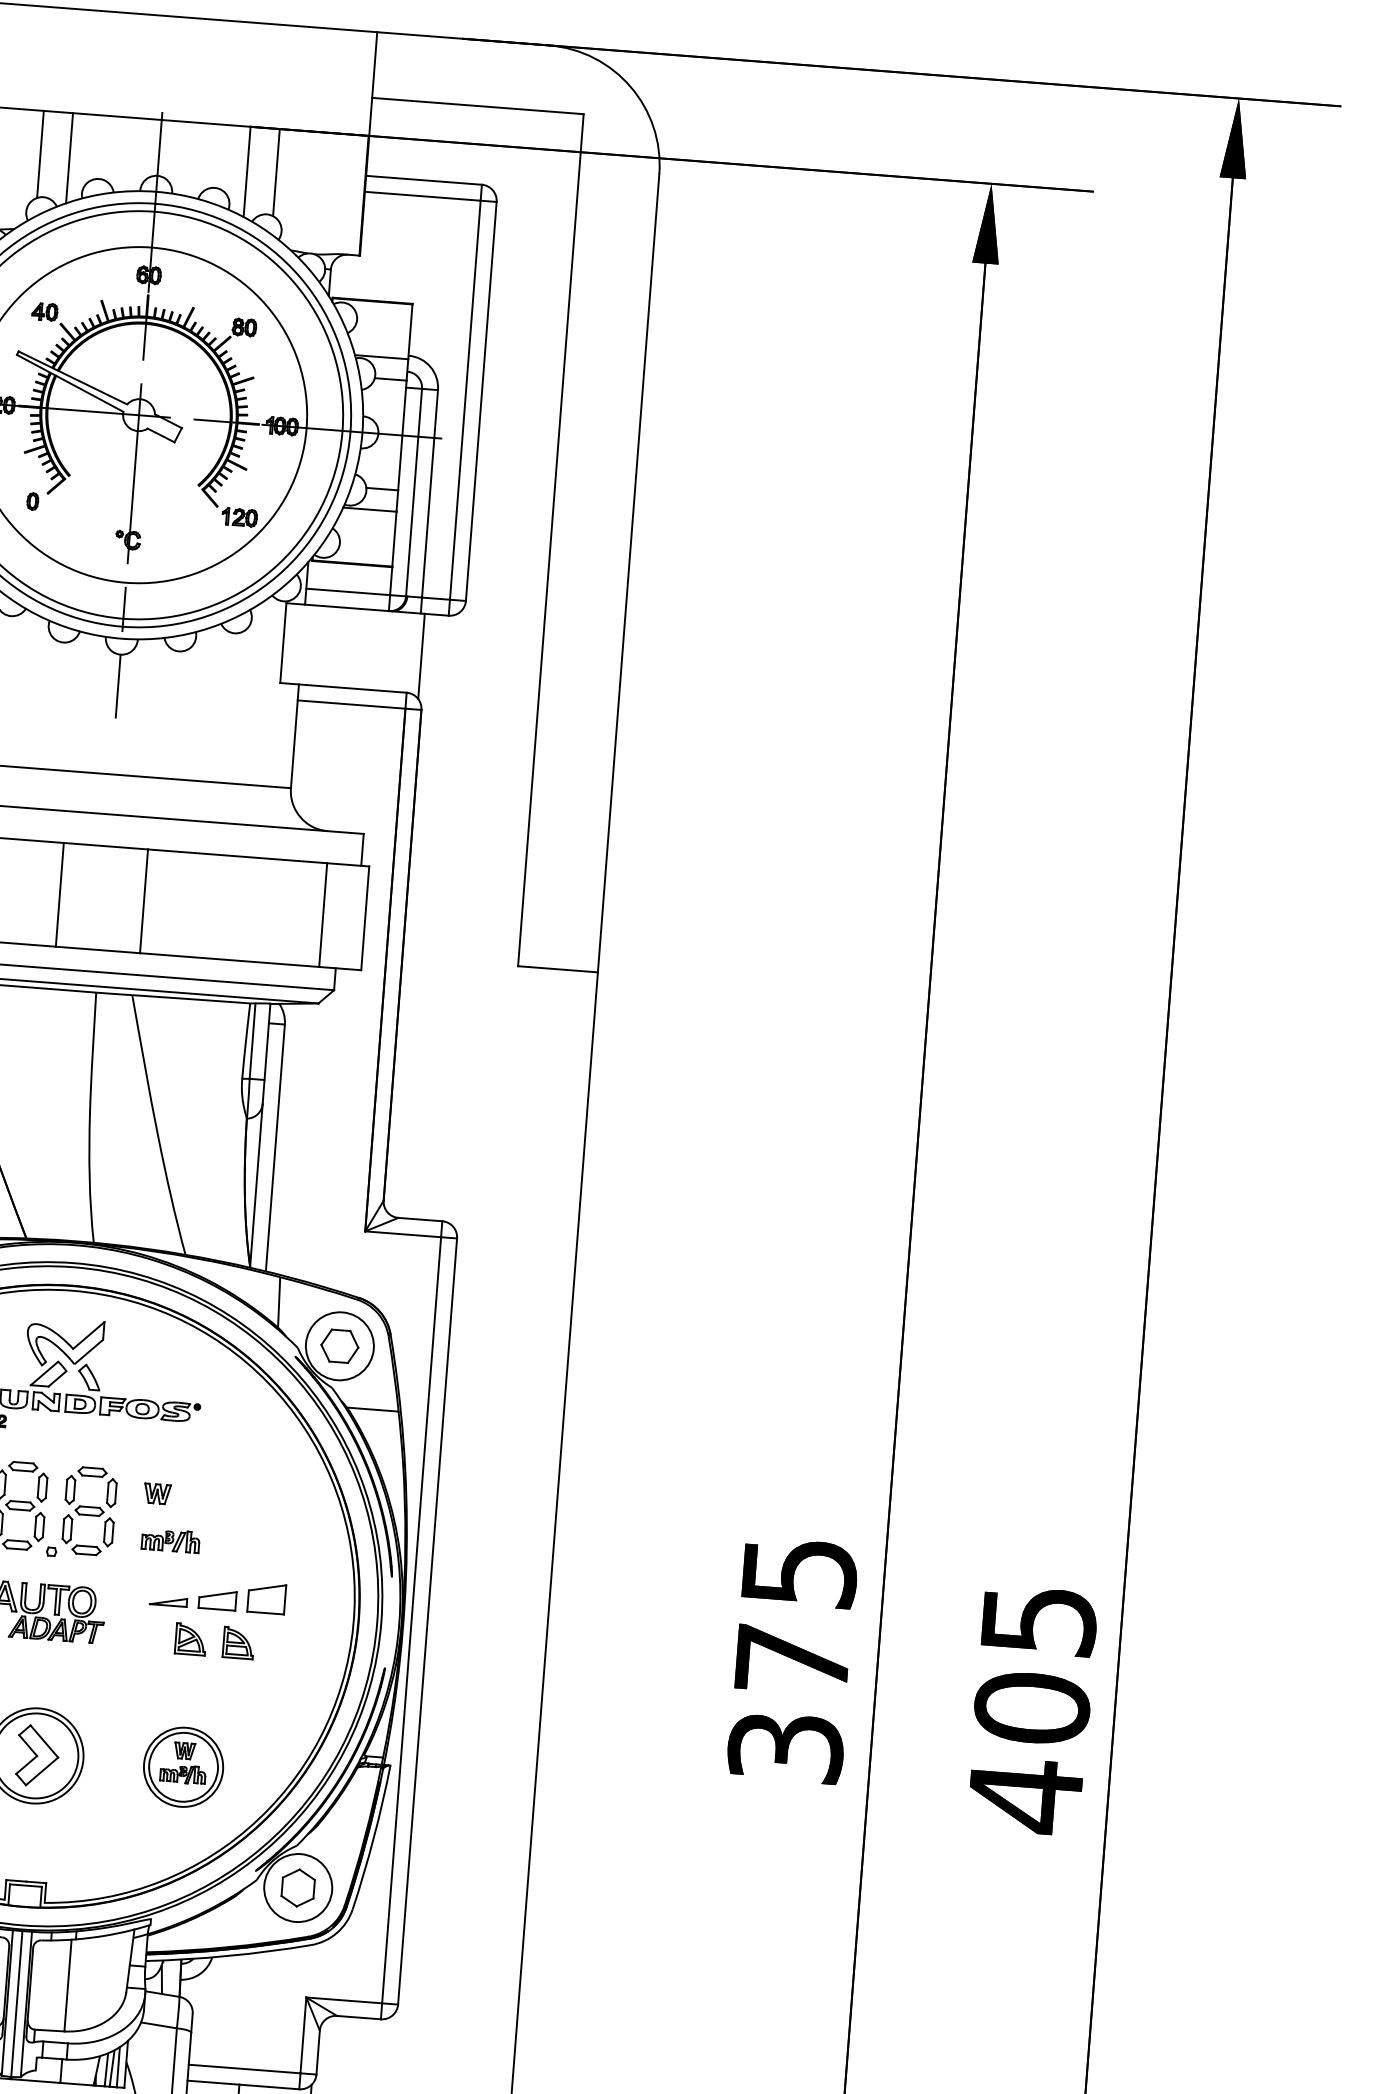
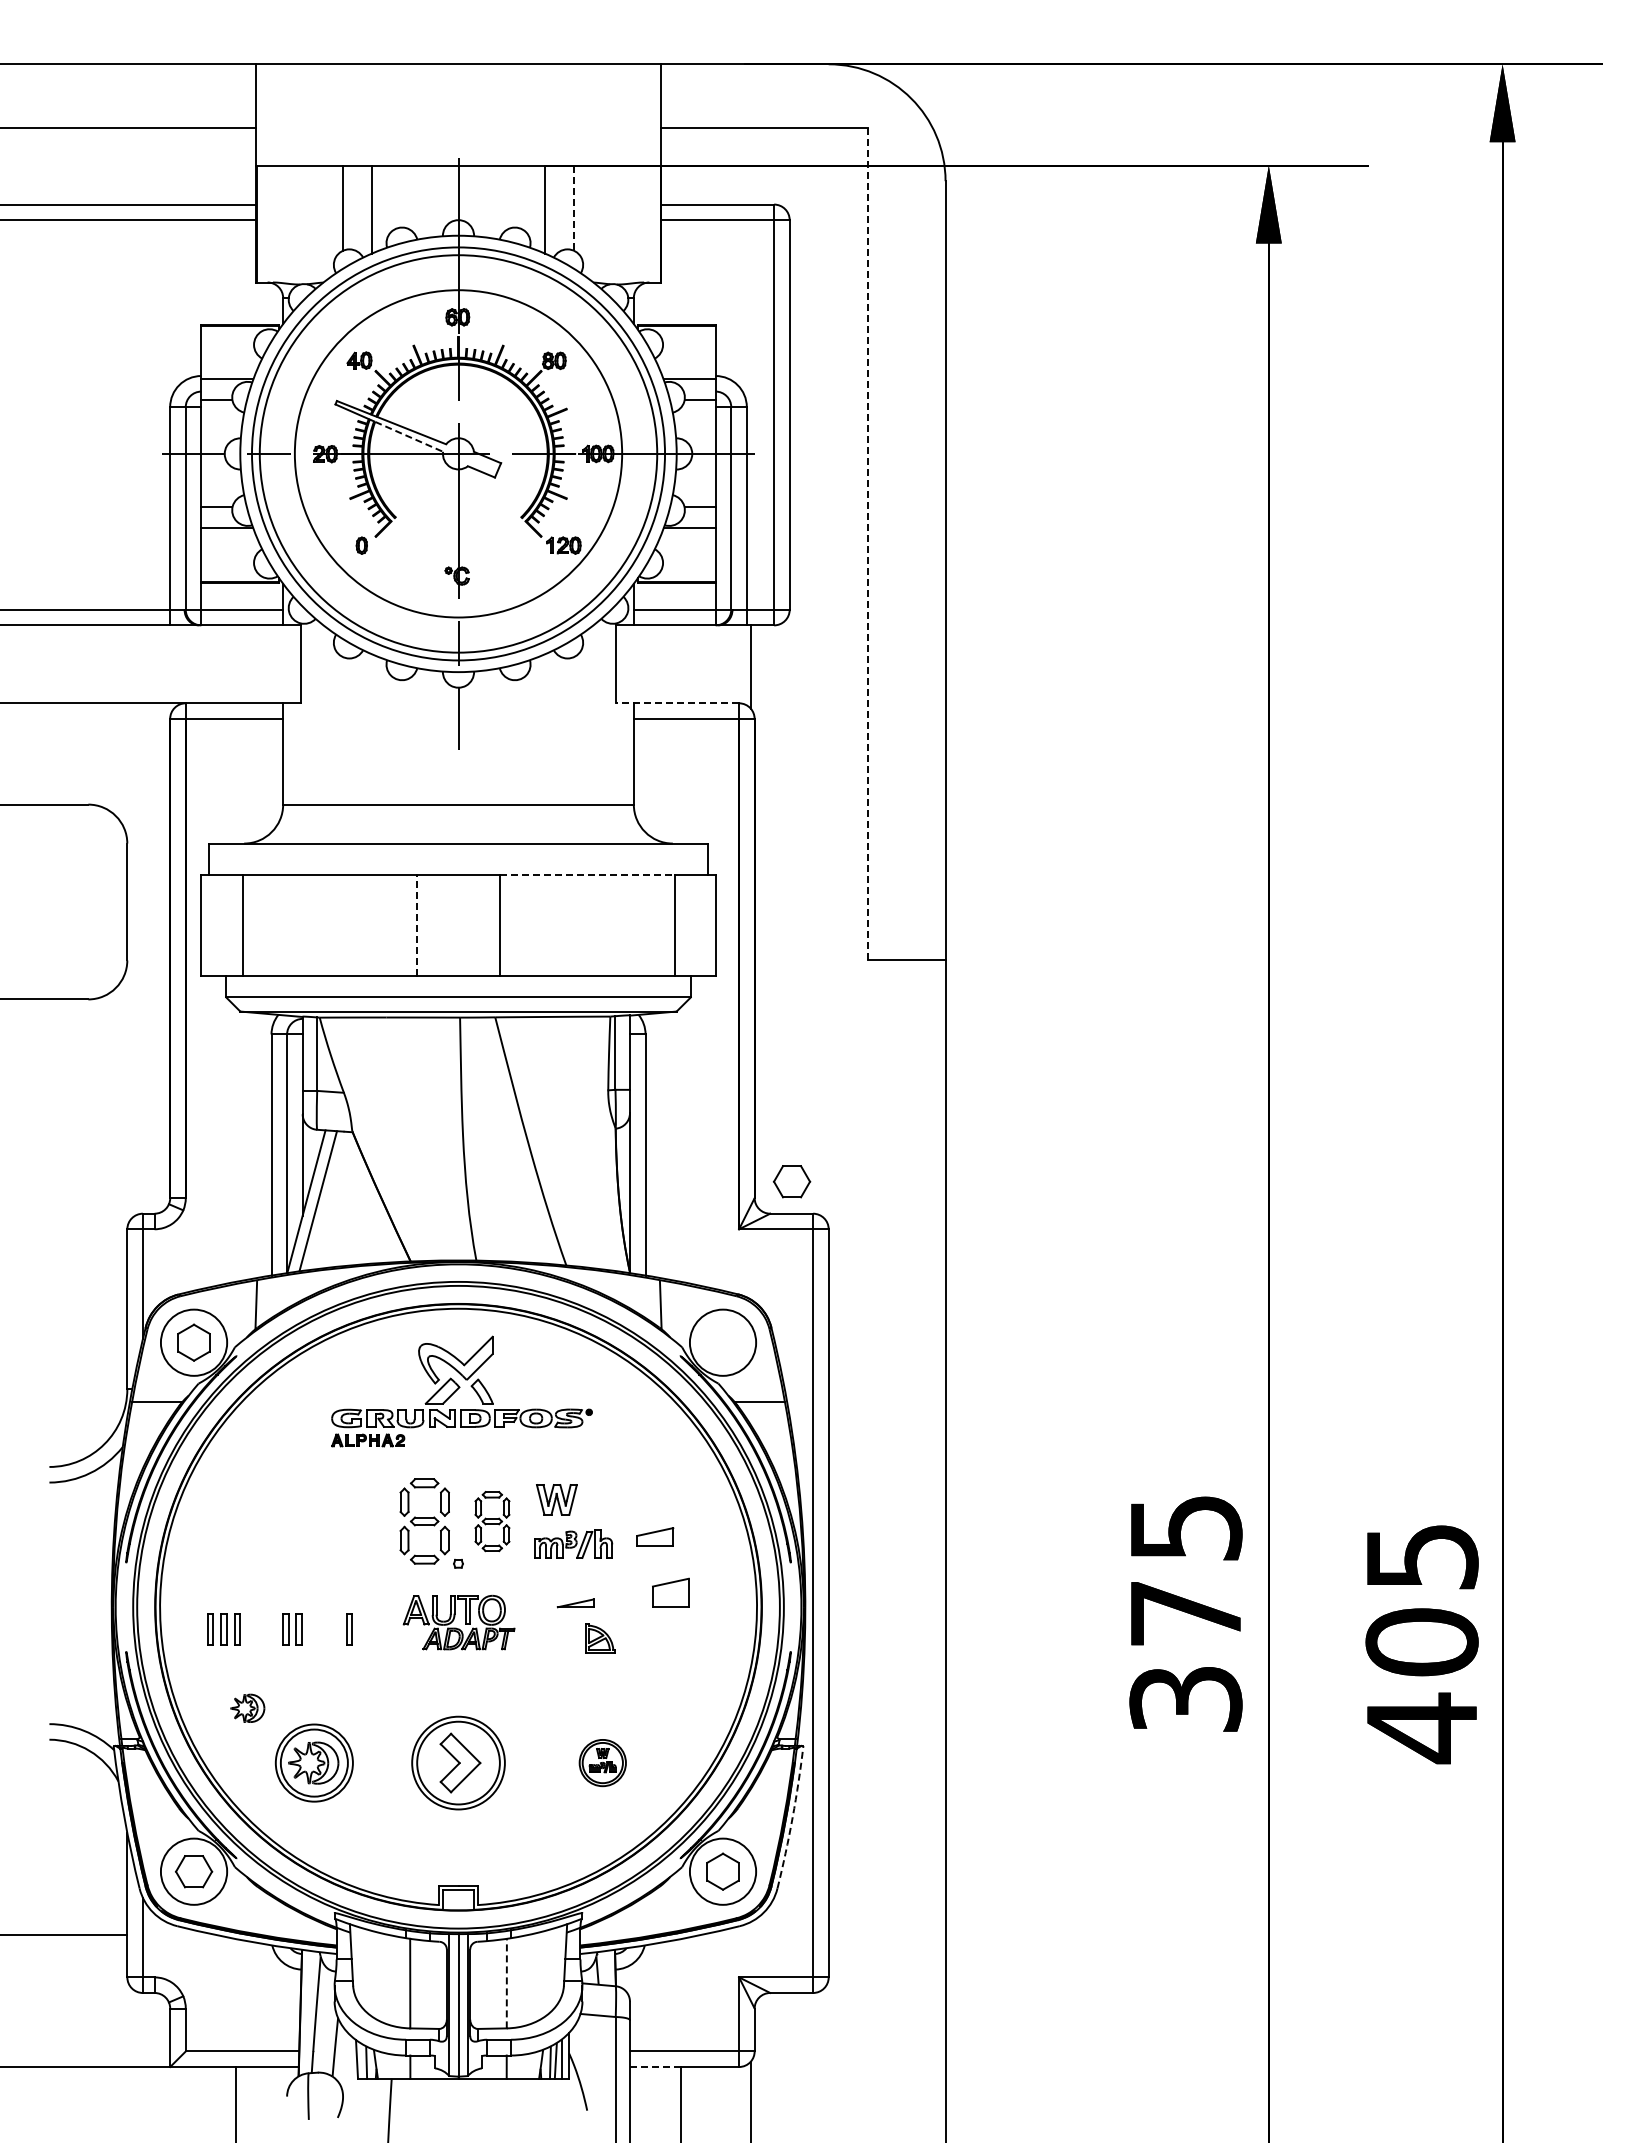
line: (276, 172) -> (573, 208), solid -> dashed
line: (90, 394) -> (409, 437), solid -> dashed
line: (550, 539) -> (867, 543), solid -> dashed
line: (343, 688) -> (677, 703), solid -> dashed
line: (238, 856) -> (587, 874), solid -> dashed
line: (59, 894) -> (417, 925), solid -> dashed
part: (339, 1346) -> (791, 1181), moved
part: (157, 1493) -> (556, 1499), size x1.6
part: (89, 1511) -> (492, 1521), size x0.7
part: (170, 1541) -> (573, 1544), size x1.4
part: (217, 1599) -> (655, 1536), moved
part: (238, 1643) -> (646, 1638), removed
part: (183, 1766) -> (602, 1762), size x0.6
arc: (373, 1837) -> (792, 1817), solid -> dashed
line: (67, 1985) -> (506, 1983), solid -> dashed
line: (213, 2083) -> (655, 2067), solid -> dashed

